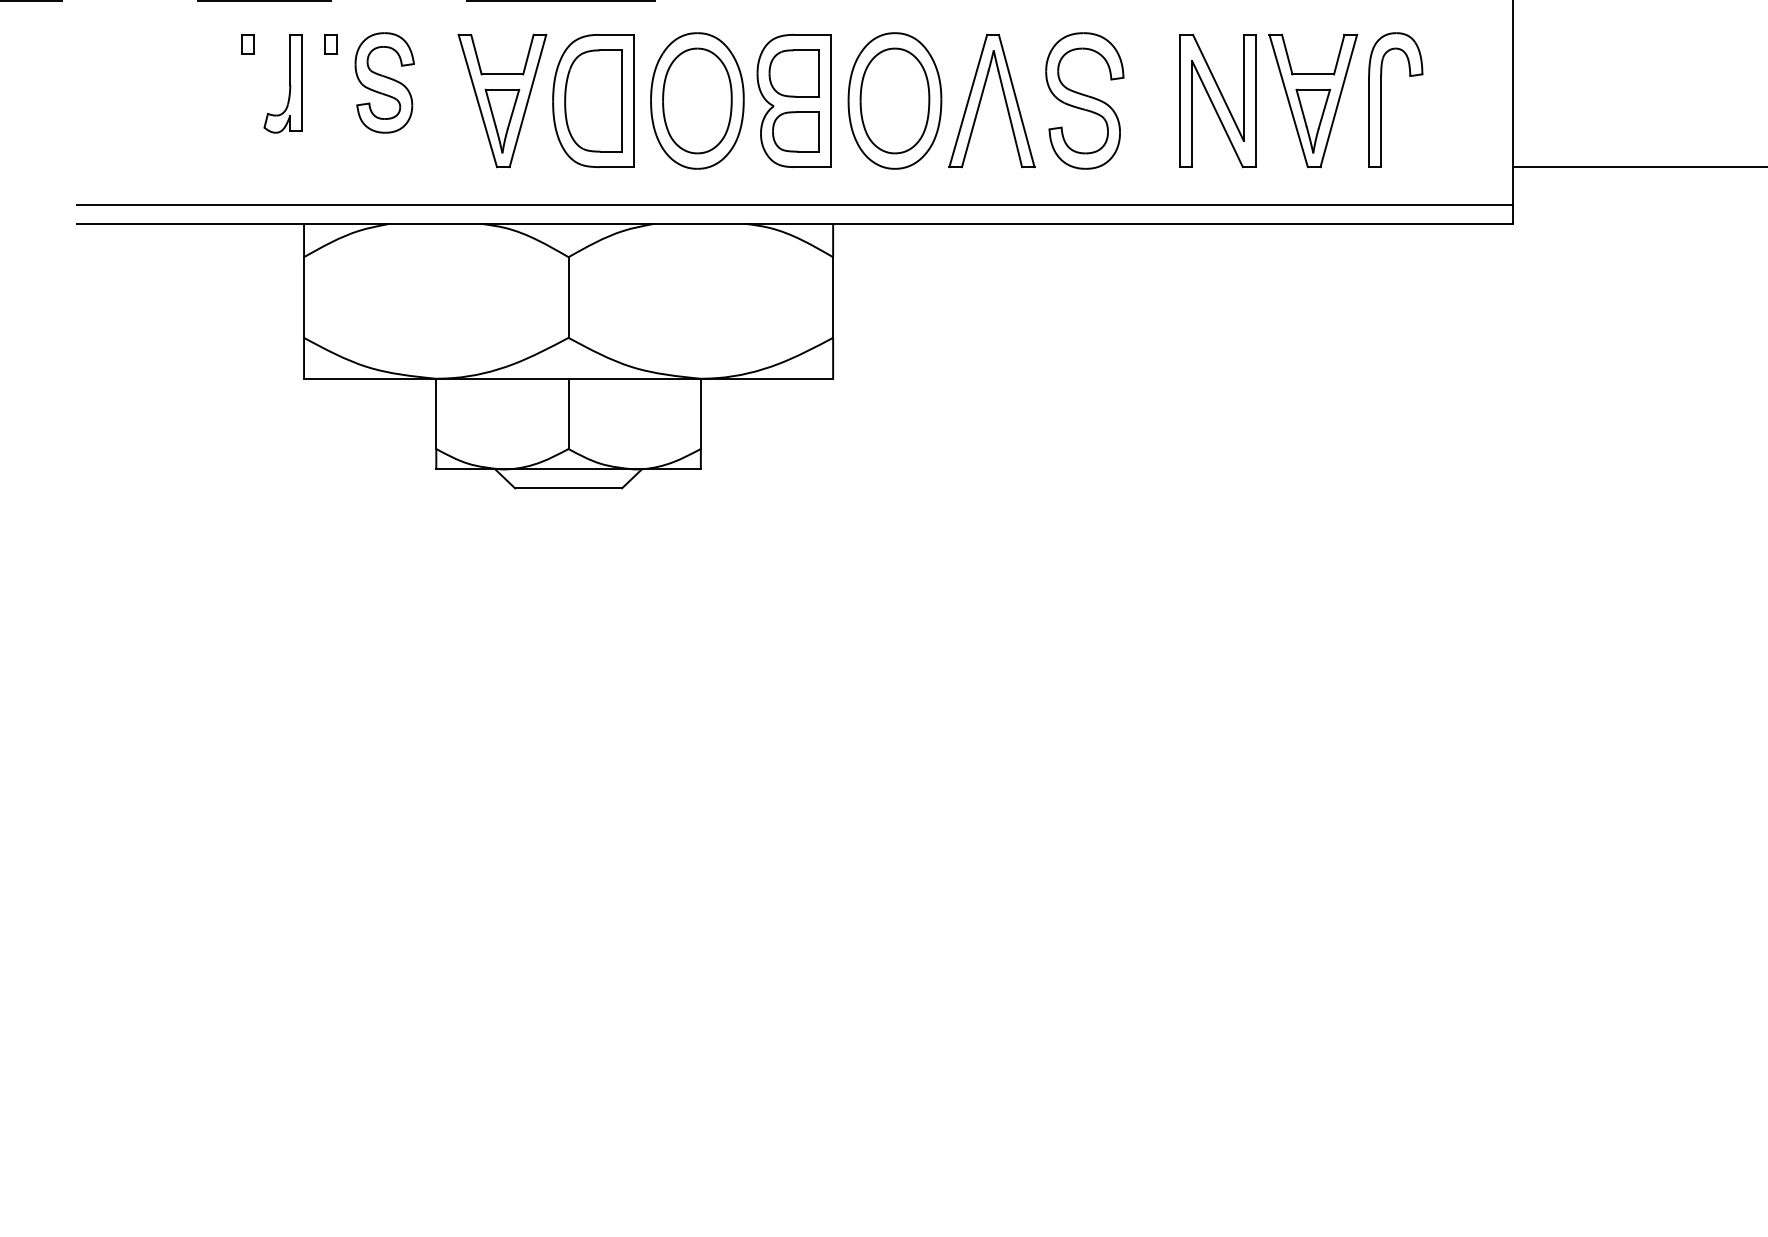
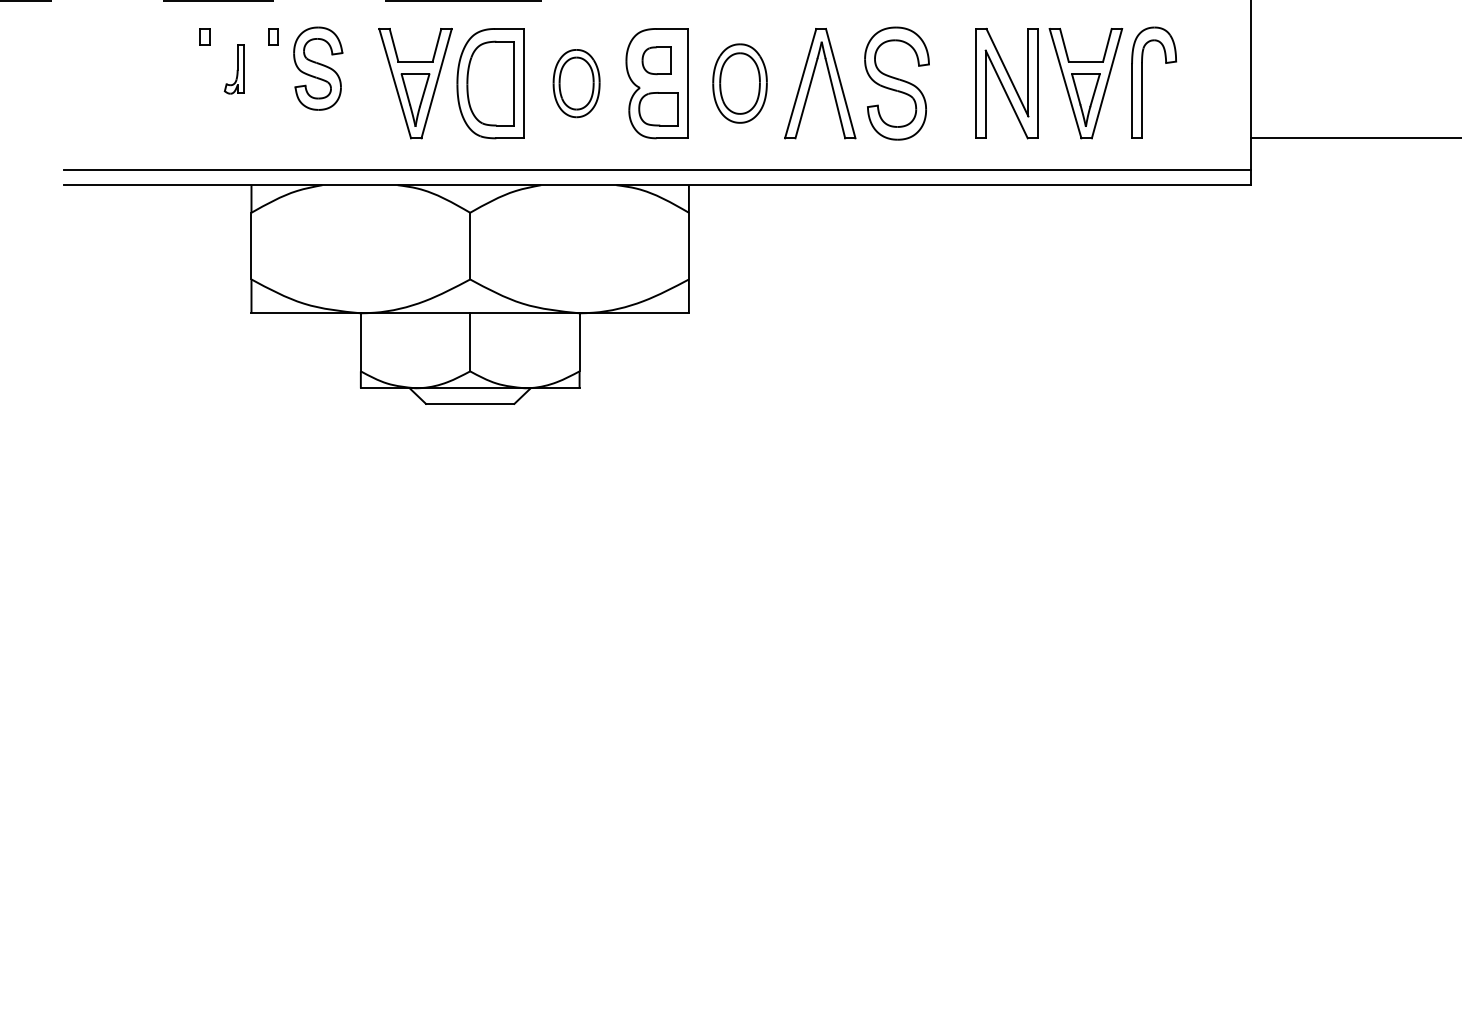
part: (793, 73) -> (656, 60), size x0.7
part: (282, 83) -> (233, 69), size x0.6
part: (697, 100) -> (576, 83), size x0.6
part: (894, 100) -> (739, 83), size x0.7

